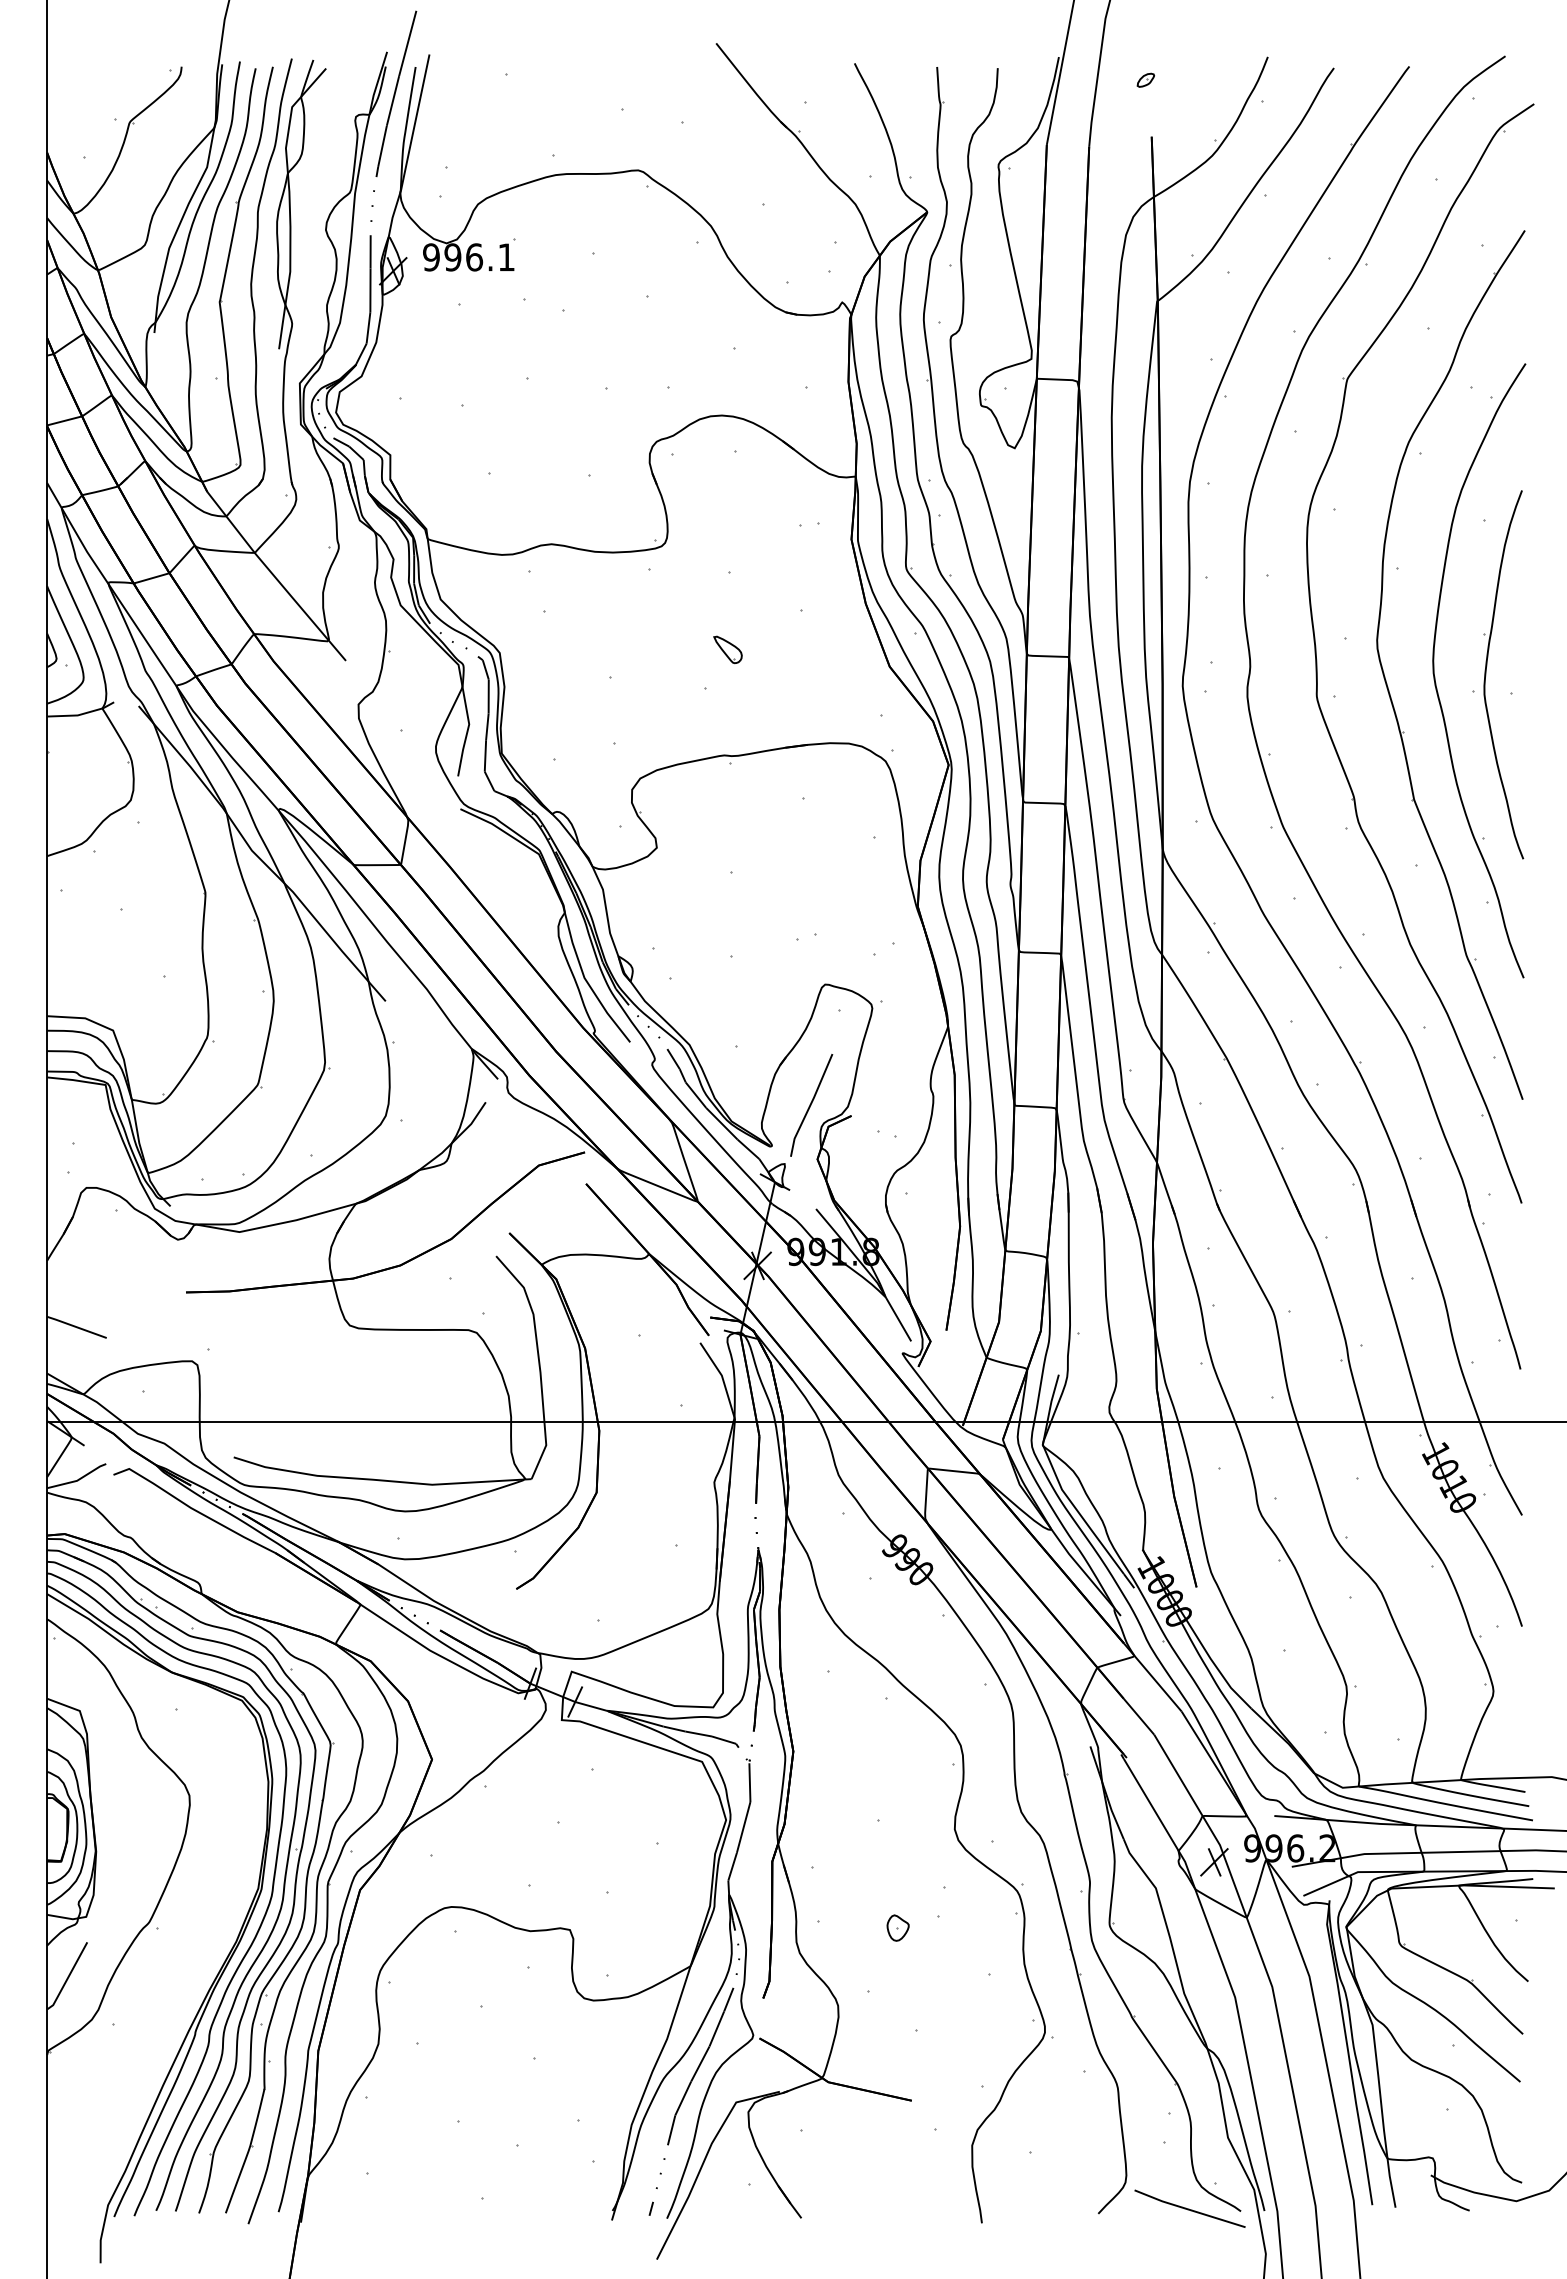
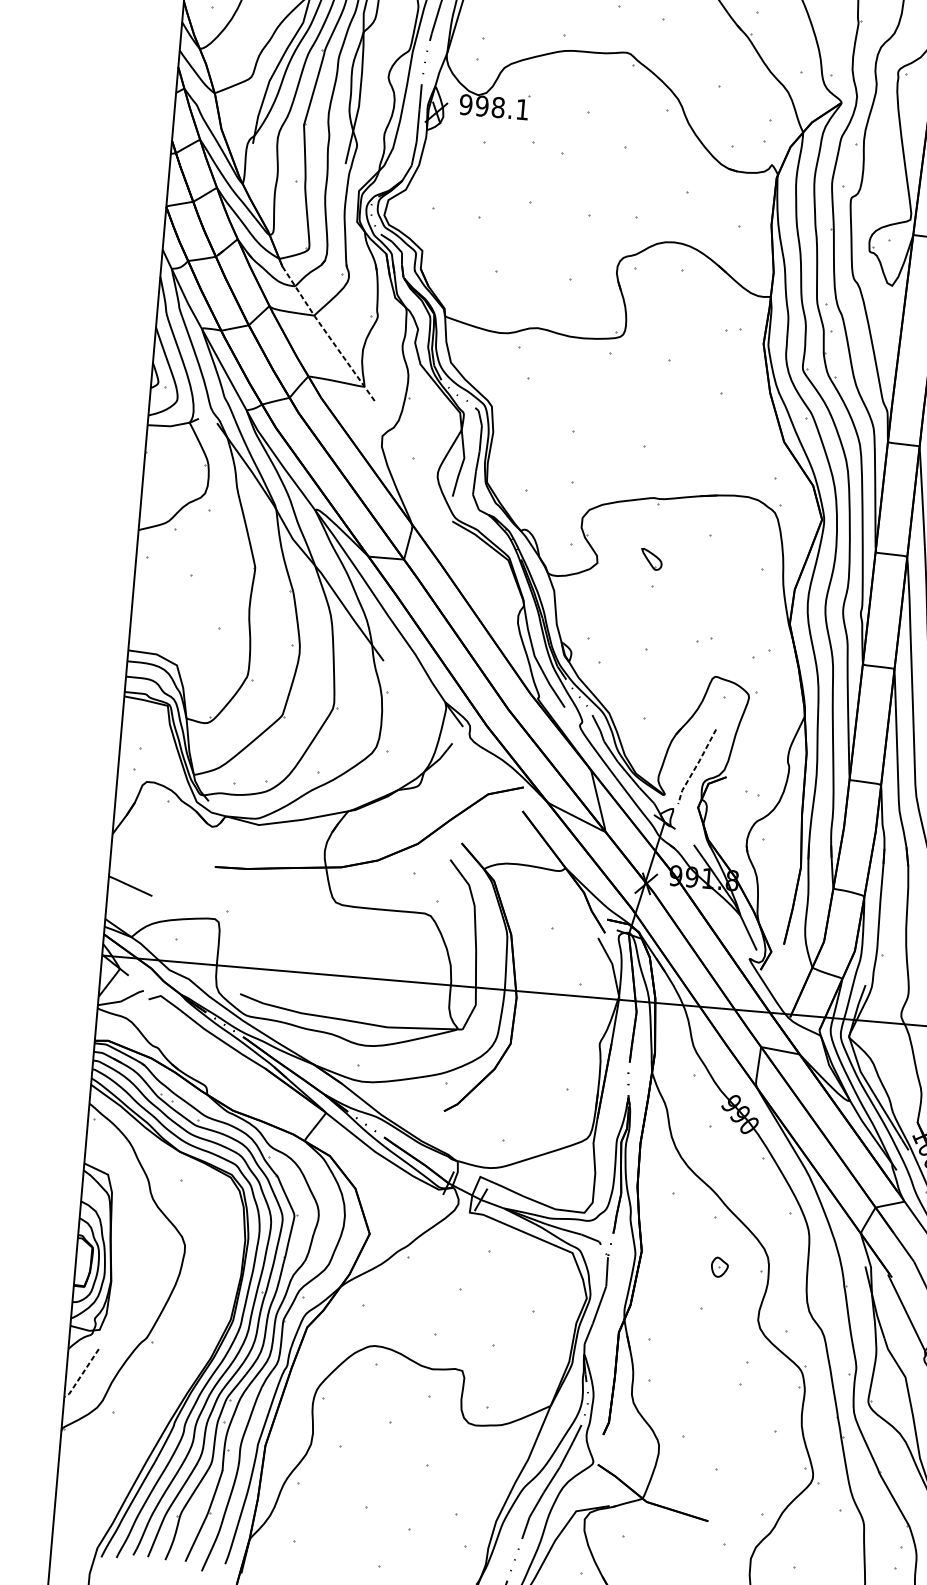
text: (474, 257) -> (498, 107), 996.1 -> 998.1
line: (275, 577) -> (328, 335), solid -> dashed
part: (727, 649) -> (651, 559), moved
line: (810, 1105) -> (696, 766), solid -> dashed
part: (897, 1927) -> (719, 1266), moved
line: (67, 1978) -> (81, 1375), solid -> dashed

